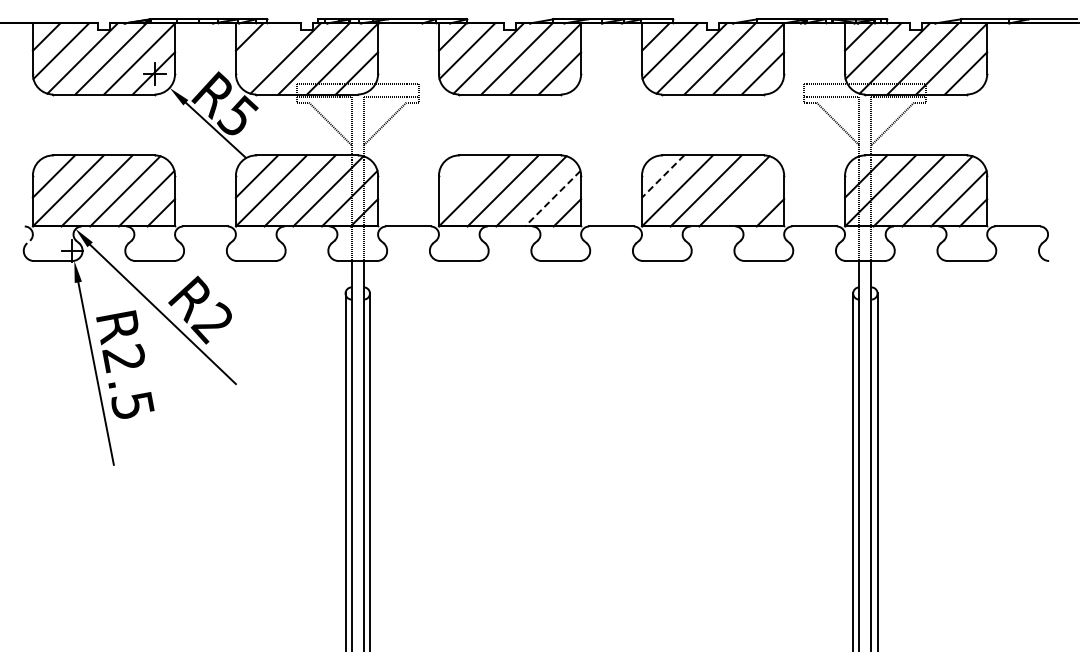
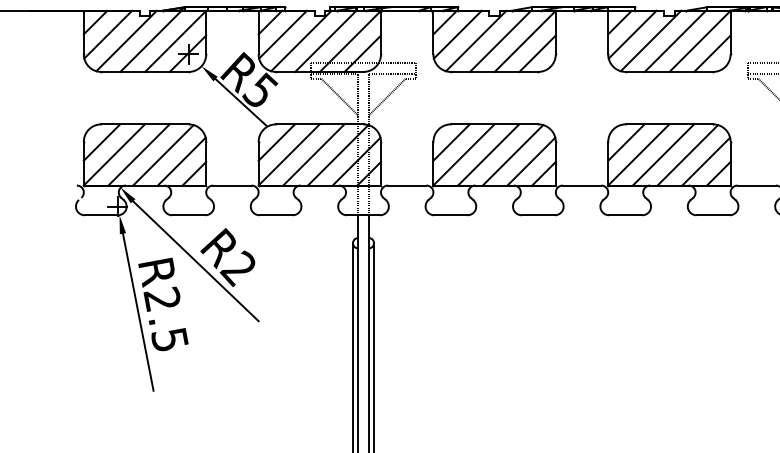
line: (264, 51) -> (283, 34), added
line: (459, 176) -> (451, 142), added
line: (663, 176) -> (626, 142), dashed -> solid
line: (755, 198) -> (705, 161), added
line: (552, 199) -> (531, 162), dashed -> solid

